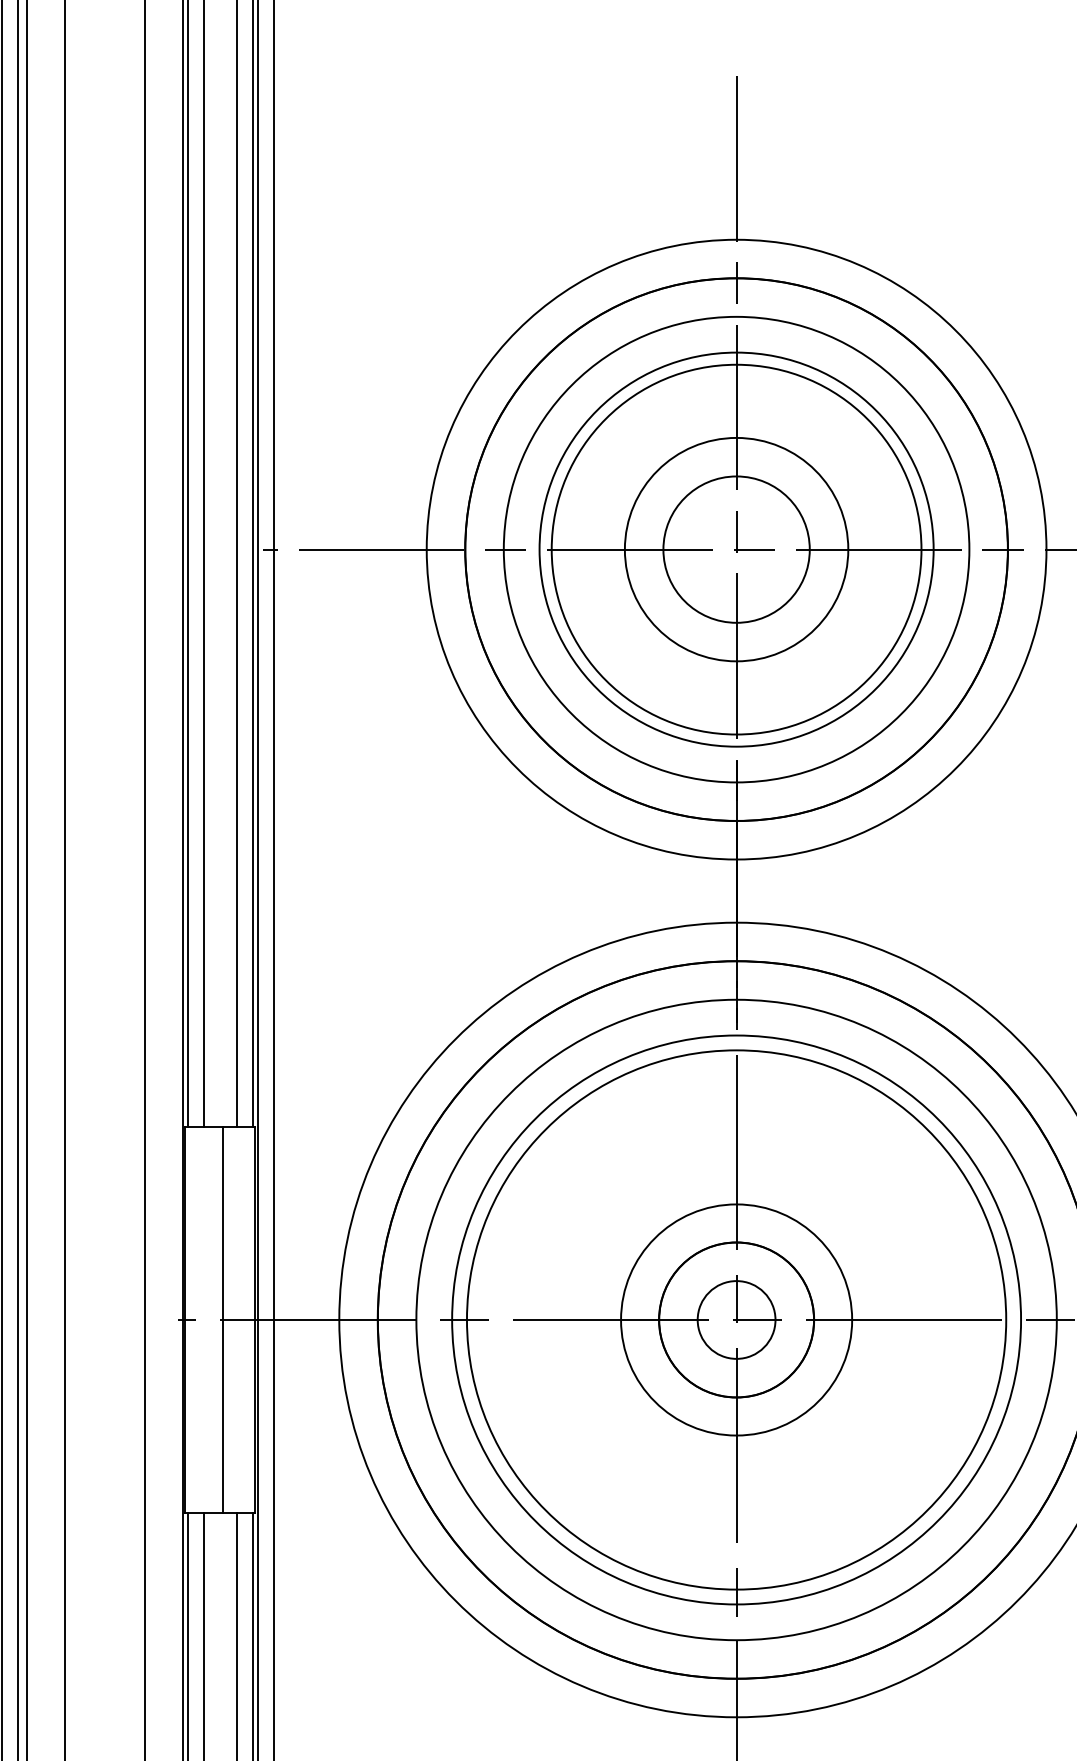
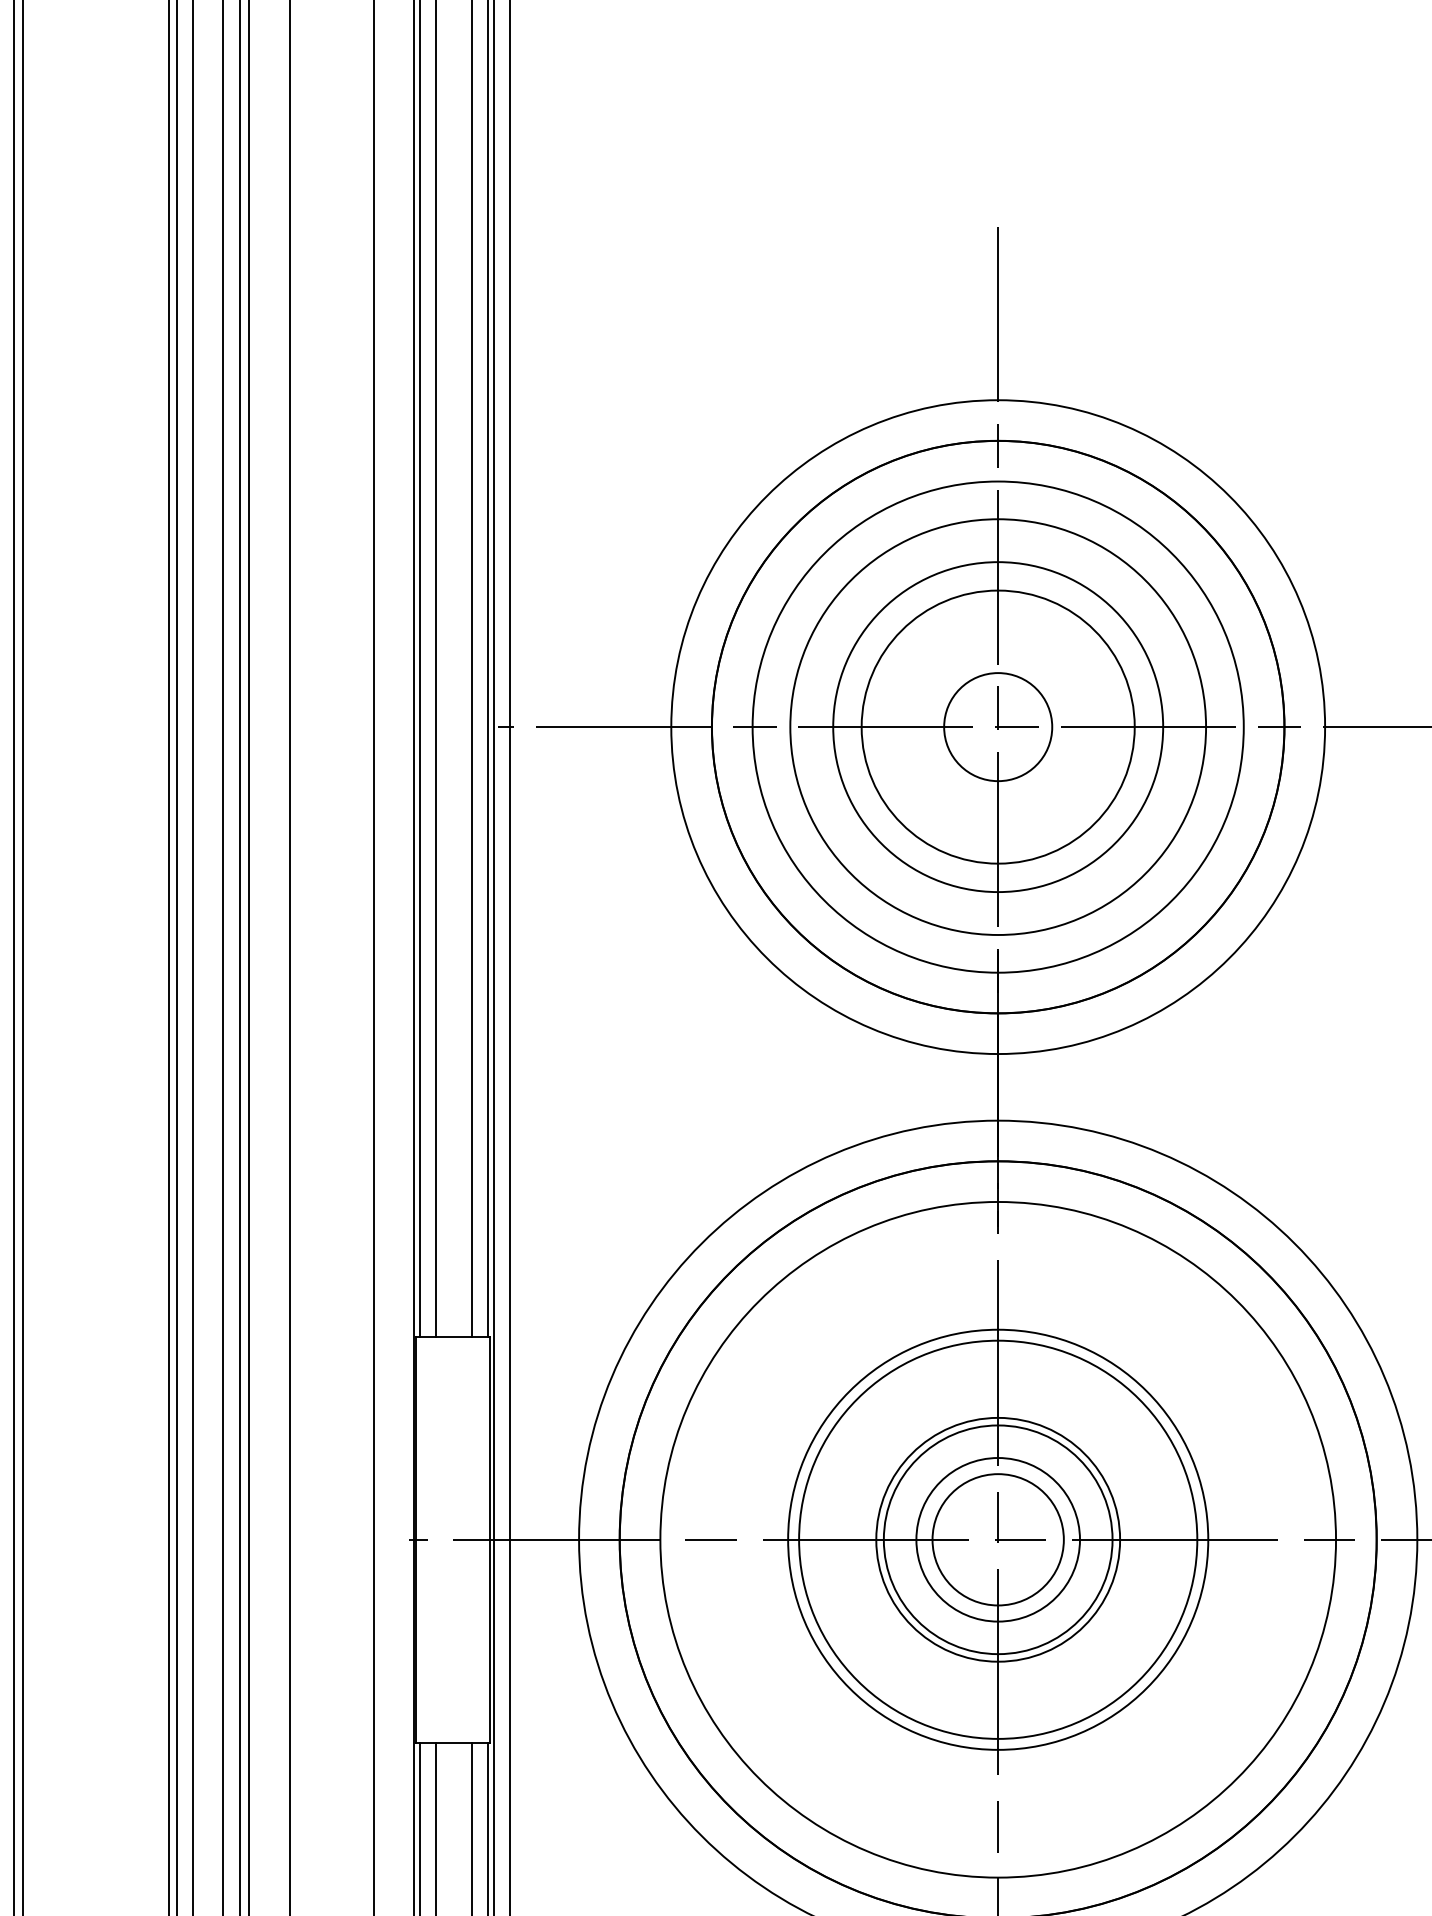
circle: (736, 549) -> (998, 726), size x0.7
circle: (736, 549) -> (998, 726), size x1.4
circle: (736, 550) -> (998, 727), size x0.7
line: (223, 1319) -> (456, 1539), removed
circle: (735, 1319) -> (997, 1539), size x0.7
circle: (735, 1319) -> (997, 1539), size x1.4
circle: (736, 1319) -> (998, 1539), size x0.7
circle: (736, 1319) -> (998, 1539), size x1.6

